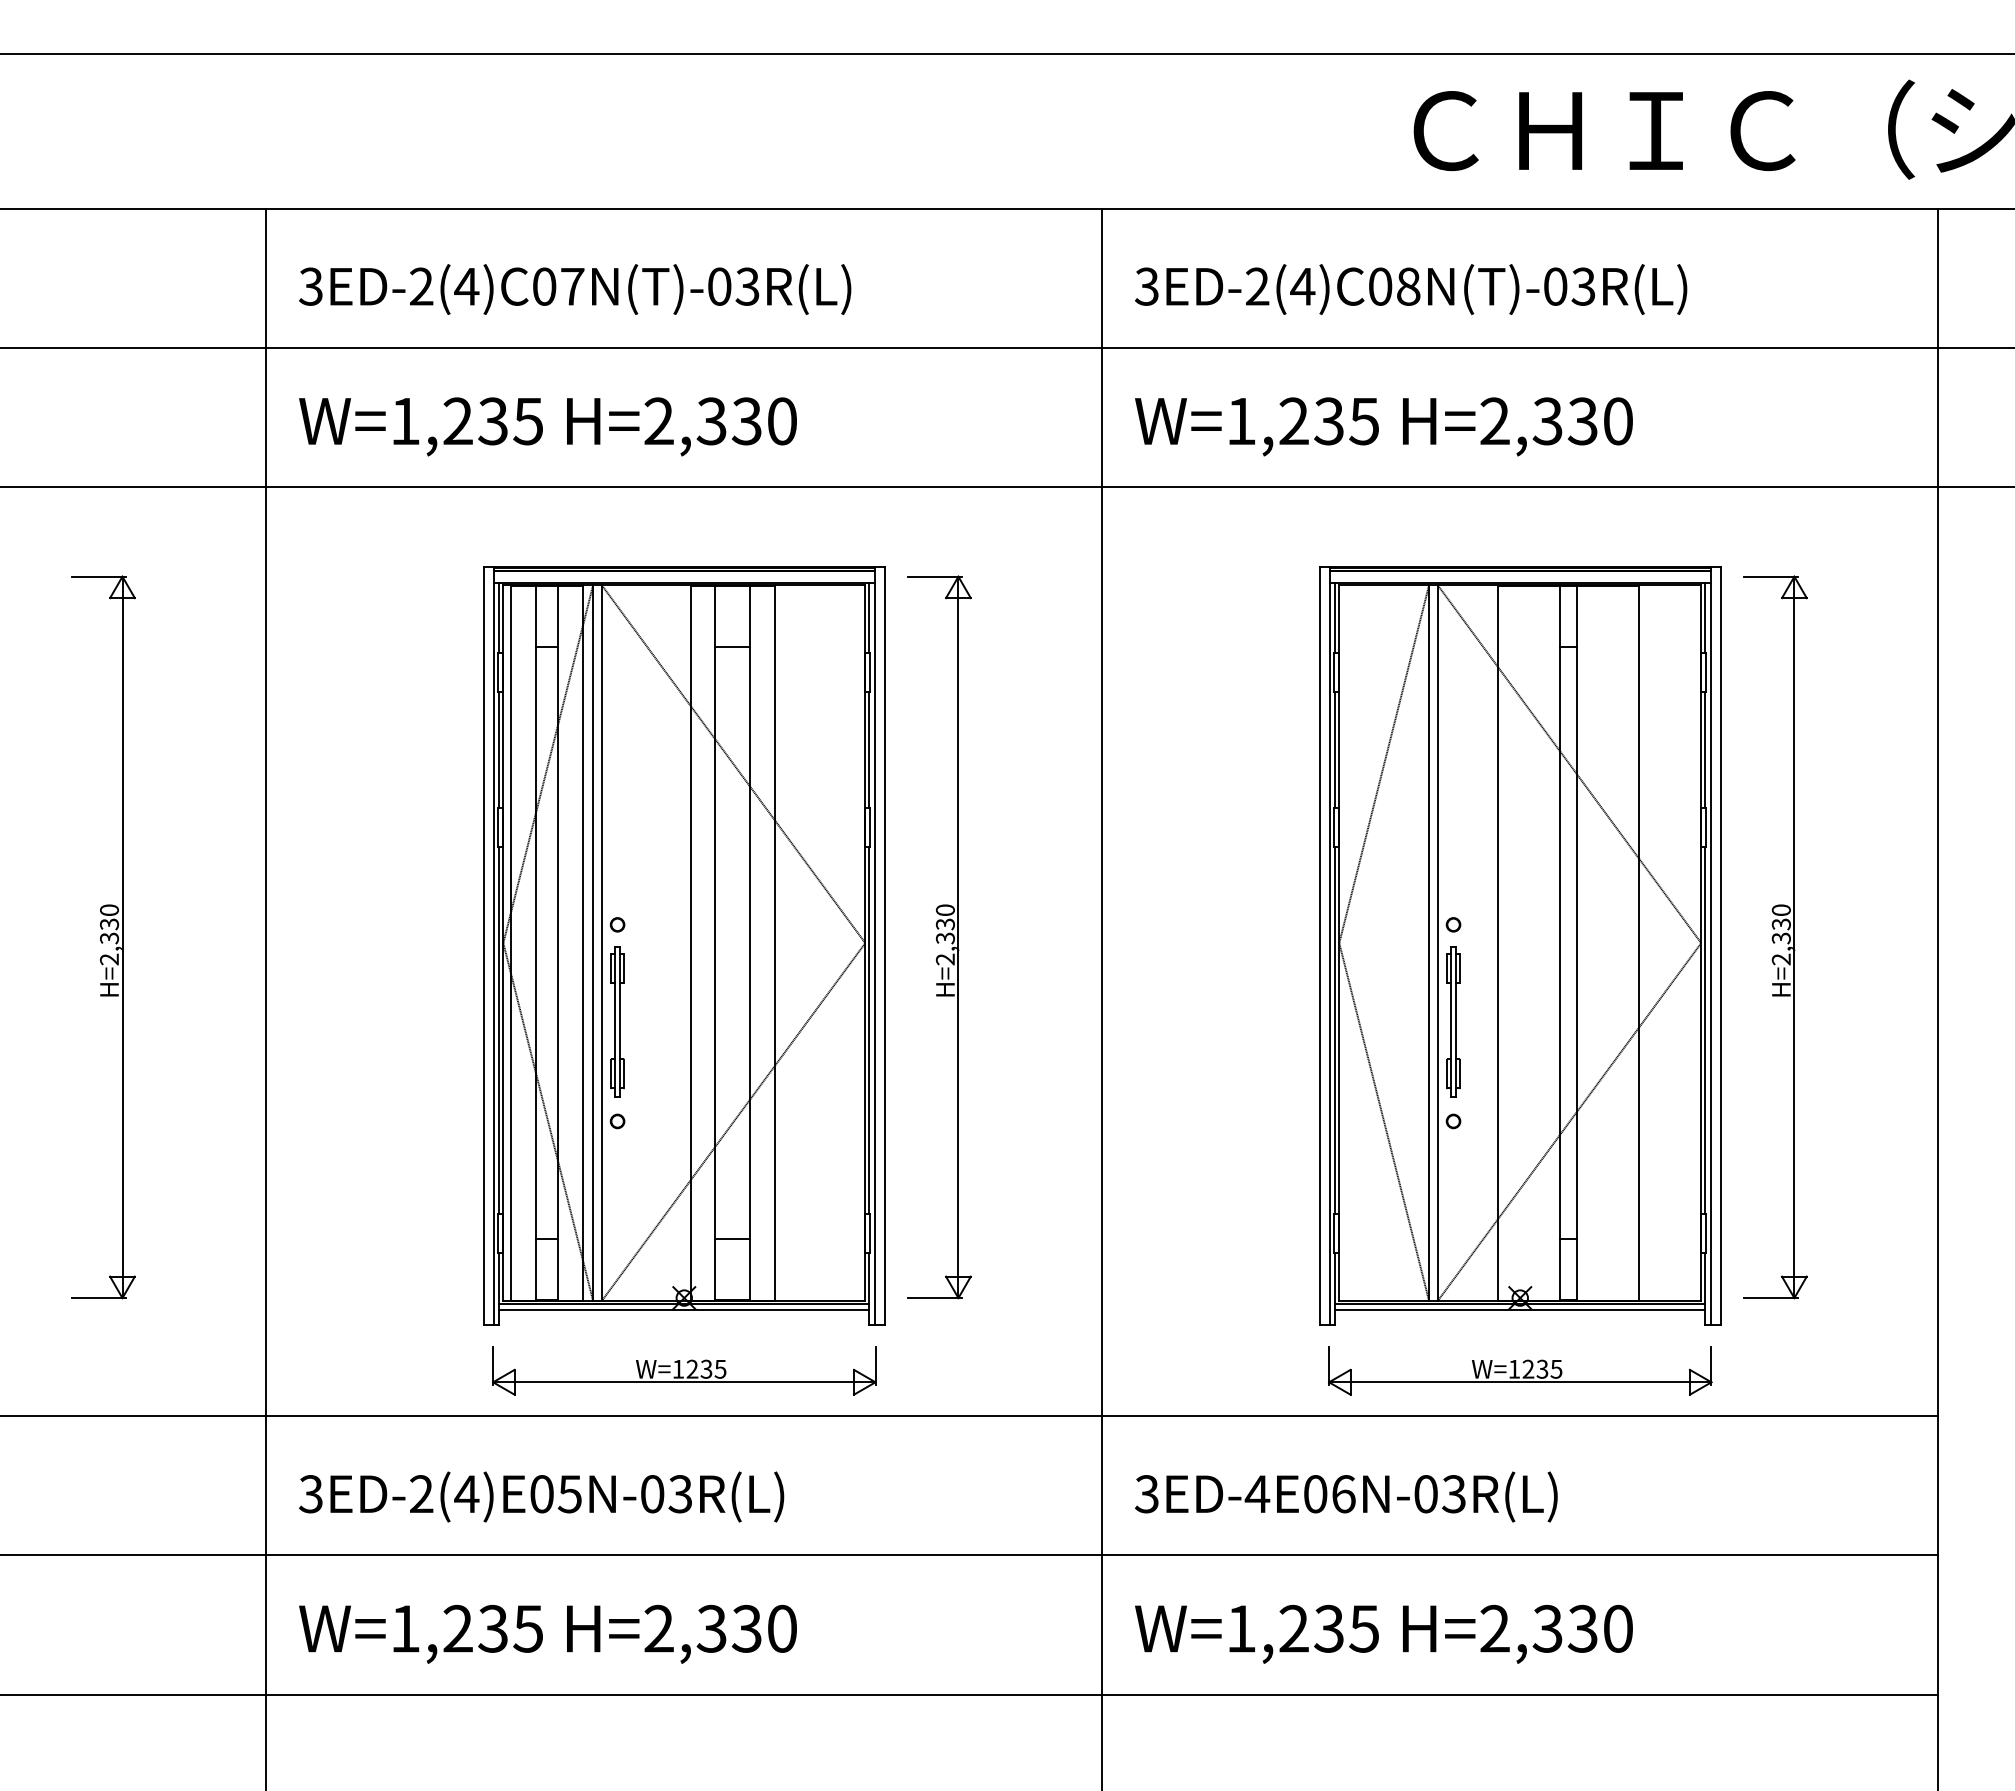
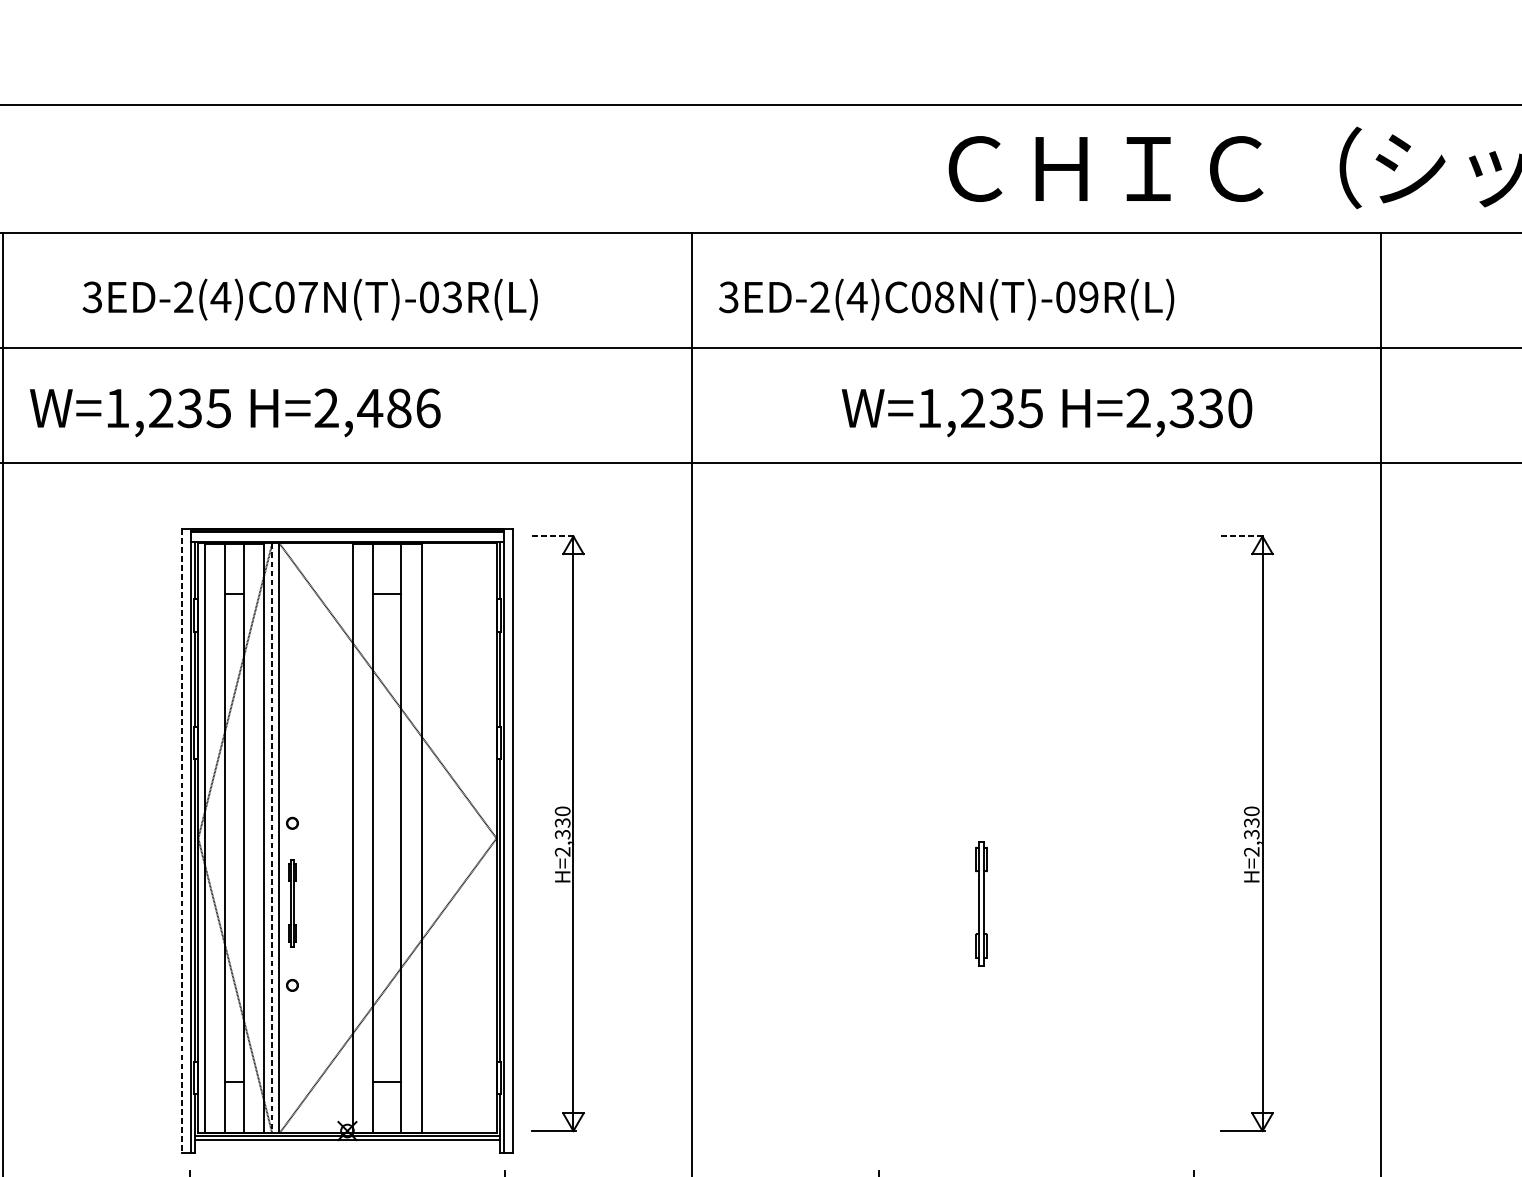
text: (1583, 286) -> (1088, 297), 3ED-2(4)C08N(T)-03R(L) -> 3ED-2(4)C08N(T)-09R(L)
text: (575, 289) -> (310, 299), moved
text: (746, 421) -> (398, 408), H=2,330 -> H=2,486
text: (1383, 426) -> (1046, 412), moved
line: (934, 576) -> (553, 536), solid -> dashed
line: (1770, 576) -> (1242, 536), solid -> dashed
line: (593, 943) -> (272, 838), solid -> dashed
part: (1520, 945) -> (1036, 840), removed
line: (483, 946) -> (181, 841), solid -> dashed
part: (617, 1021) -> (292, 903), size x0.7

